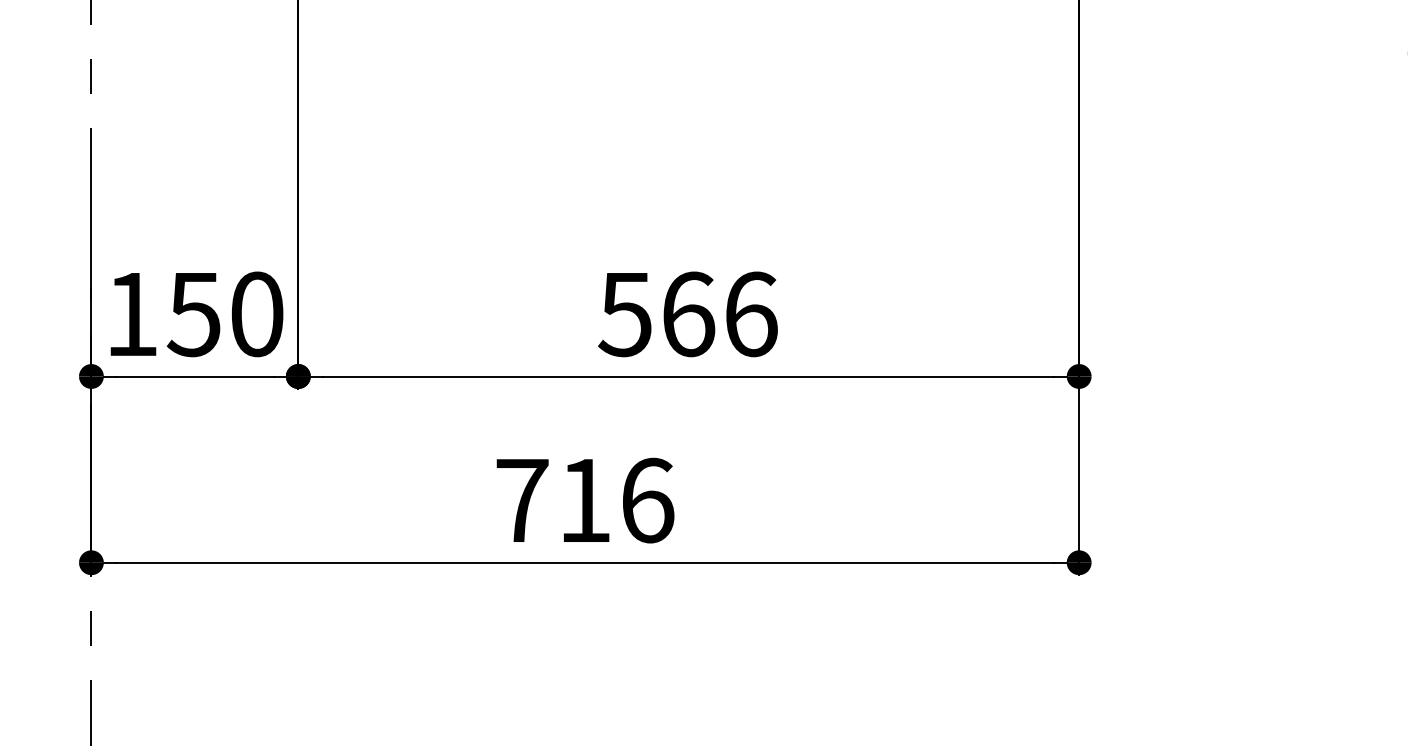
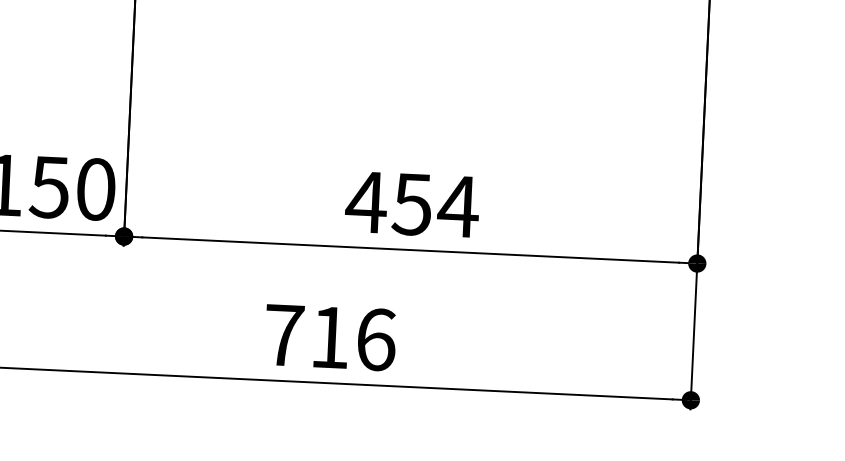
text: (688, 314) -> (412, 204), 566 -> 454

